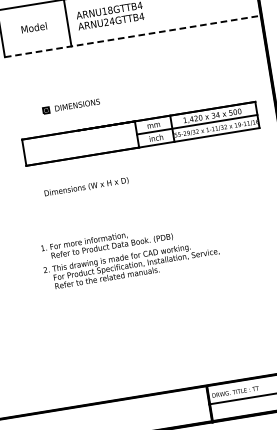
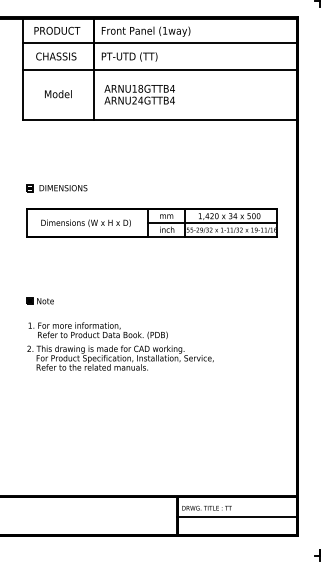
line: (132, 36) -> (159, 119), dashed -> solid
part: (71, 106) -> (56, 188), moved
text: (85, 186) -> (85, 222), moved
part: (47, 223) -> (39, 300), added

